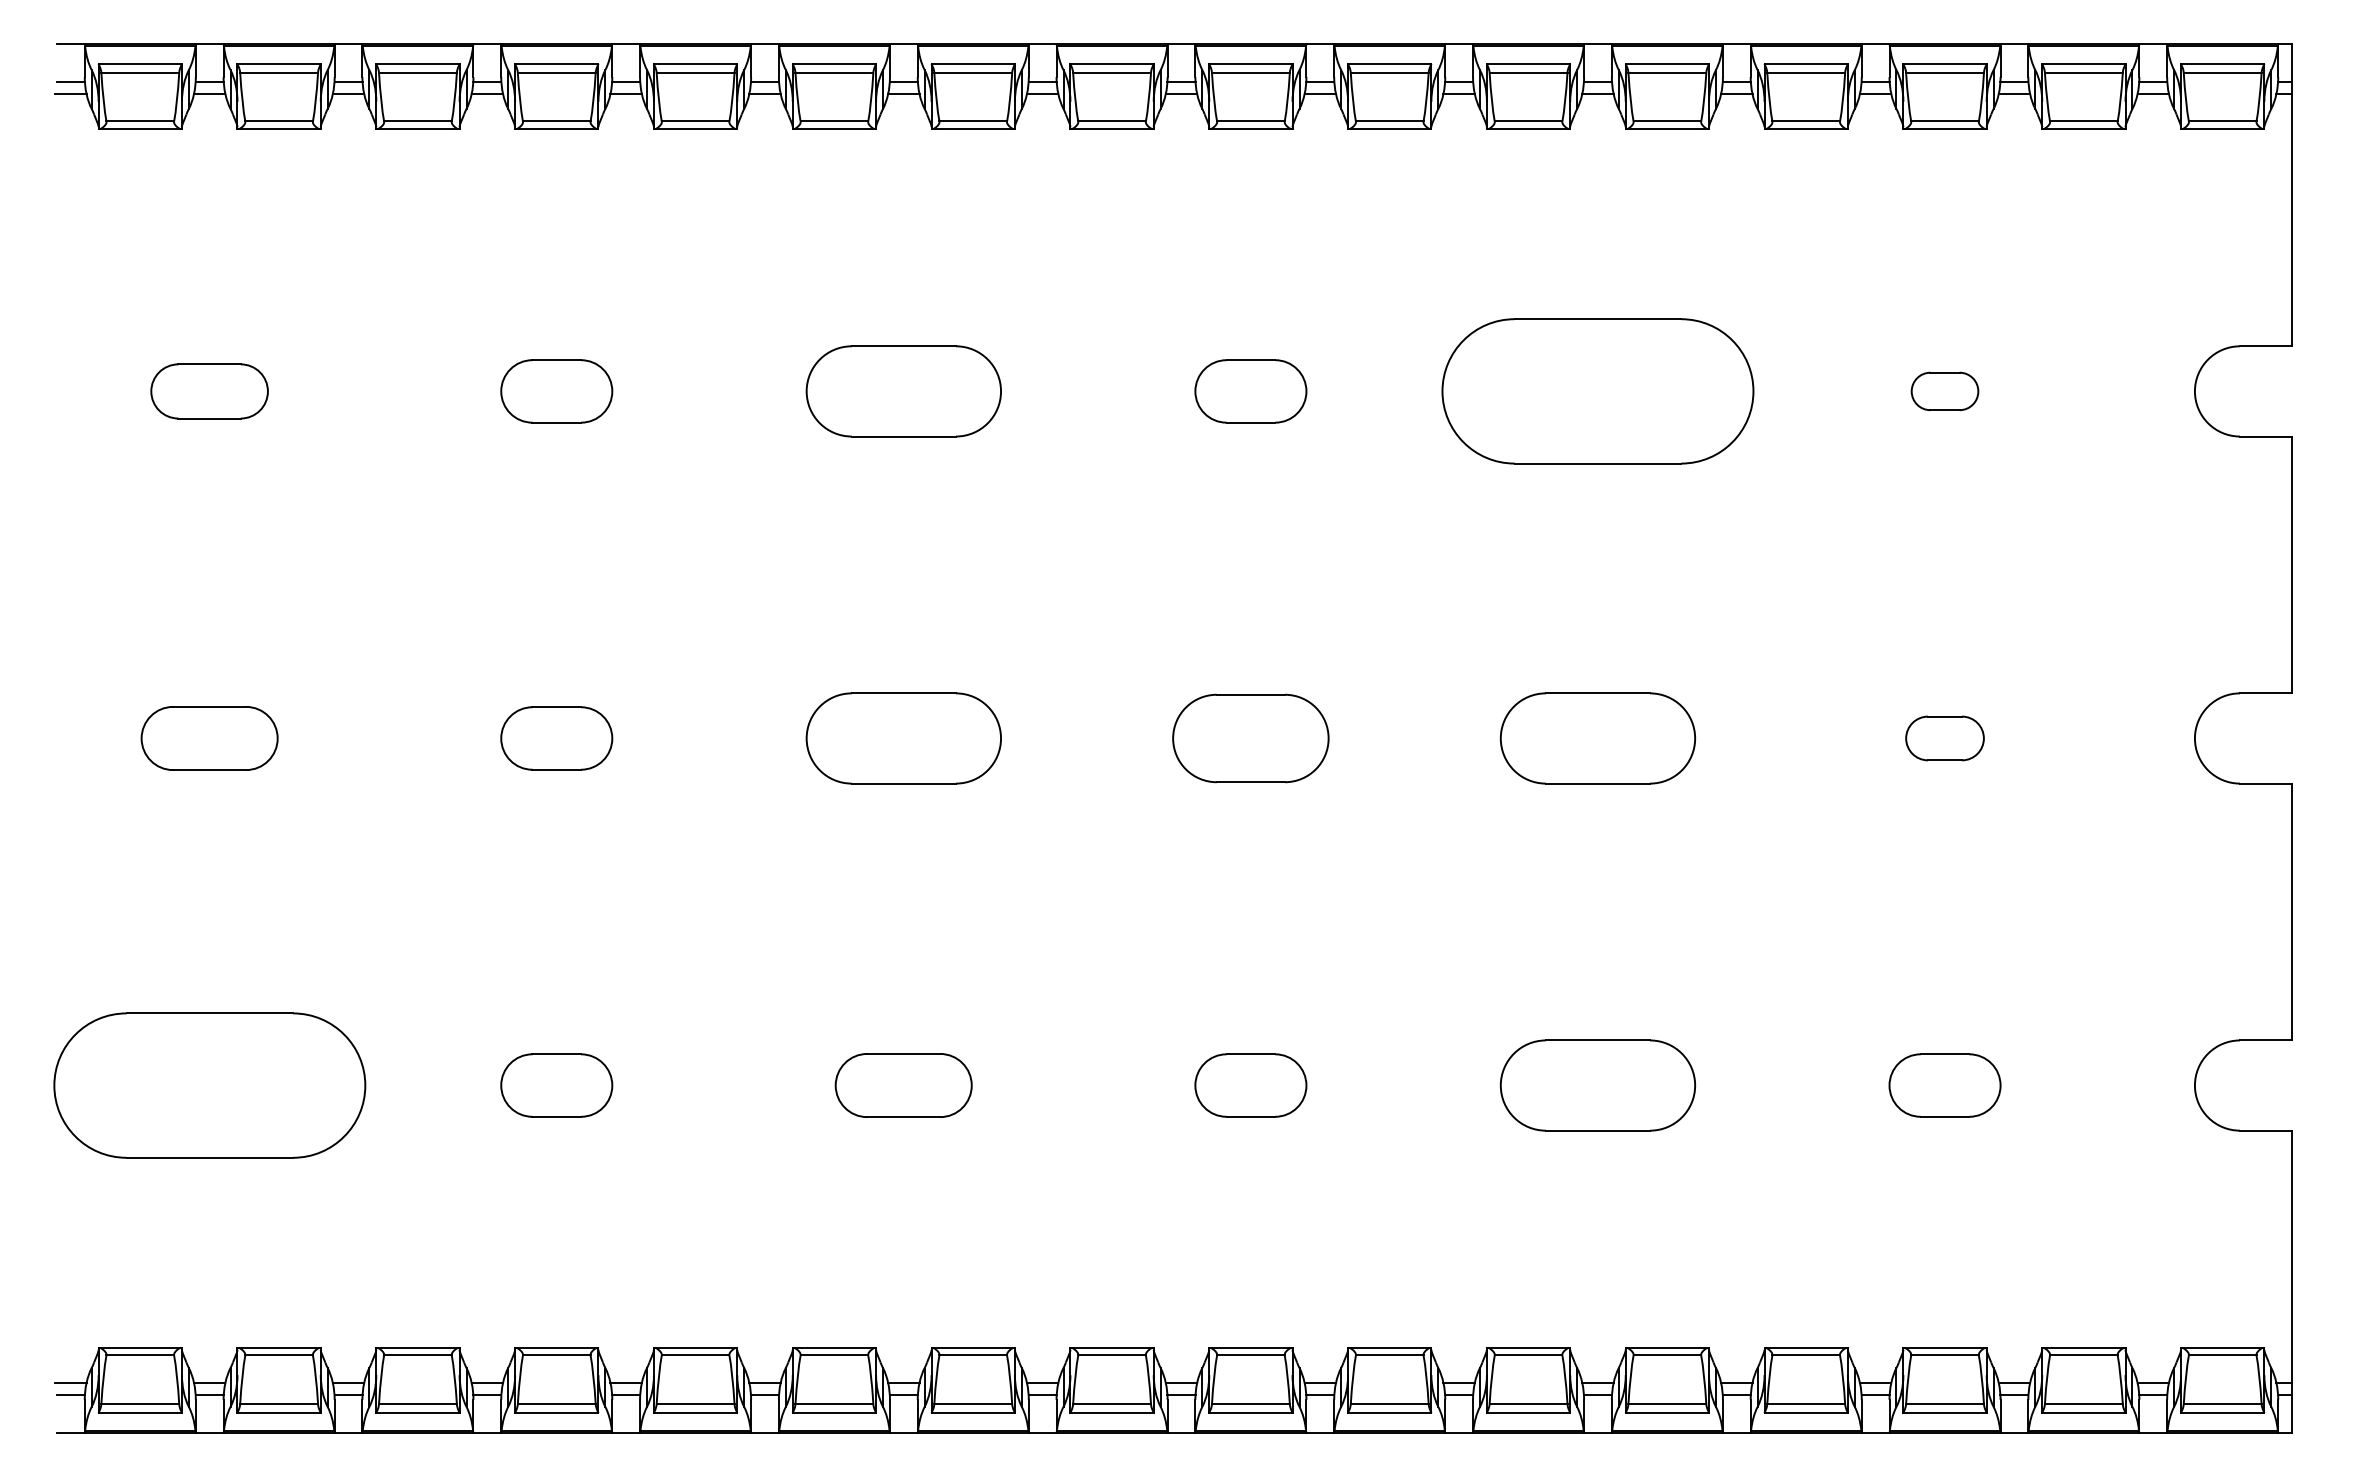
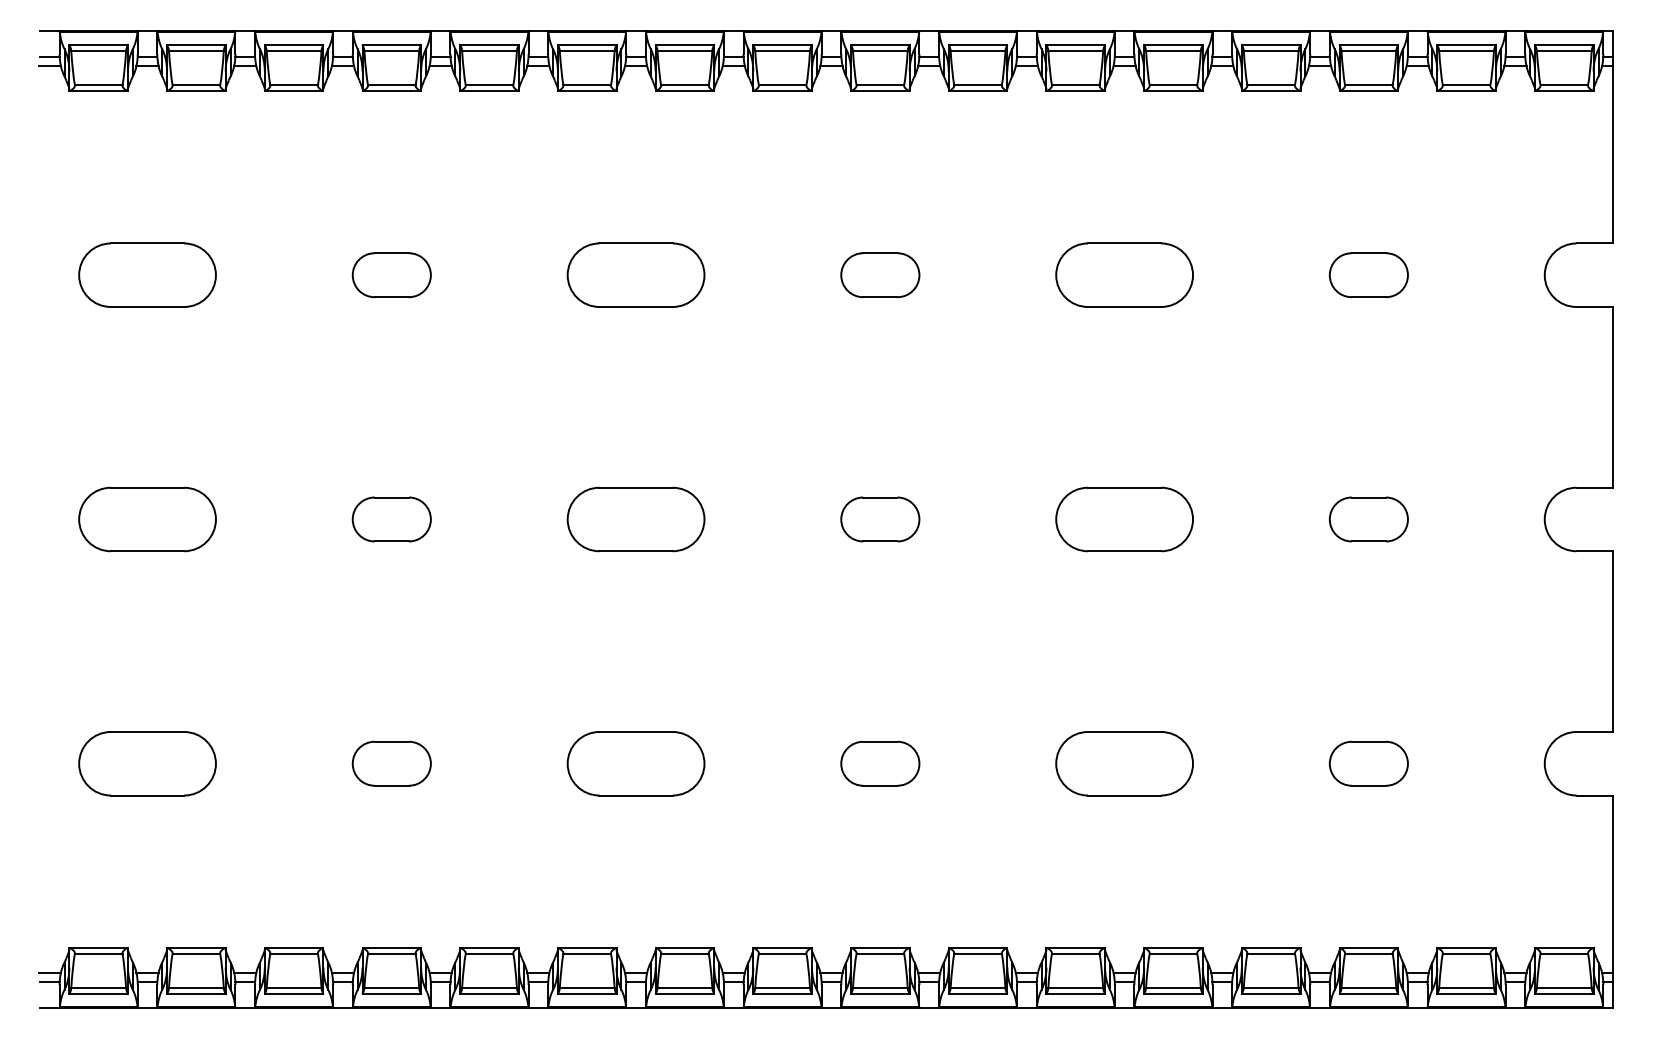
part: (209, 391) -> (147, 275), size x1.67
part: (1597, 391) -> (1124, 275), size x0.62
part: (1944, 391) -> (1368, 275), size x1.67
part: (209, 738) -> (147, 519), size x1.43
part: (1250, 738) -> (880, 519), size x0.71
part: (1944, 738) -> (1368, 519), size x1.43
part: (209, 1085) -> (147, 763), size x0.62
part: (903, 1085) -> (635, 763), size x1.43

